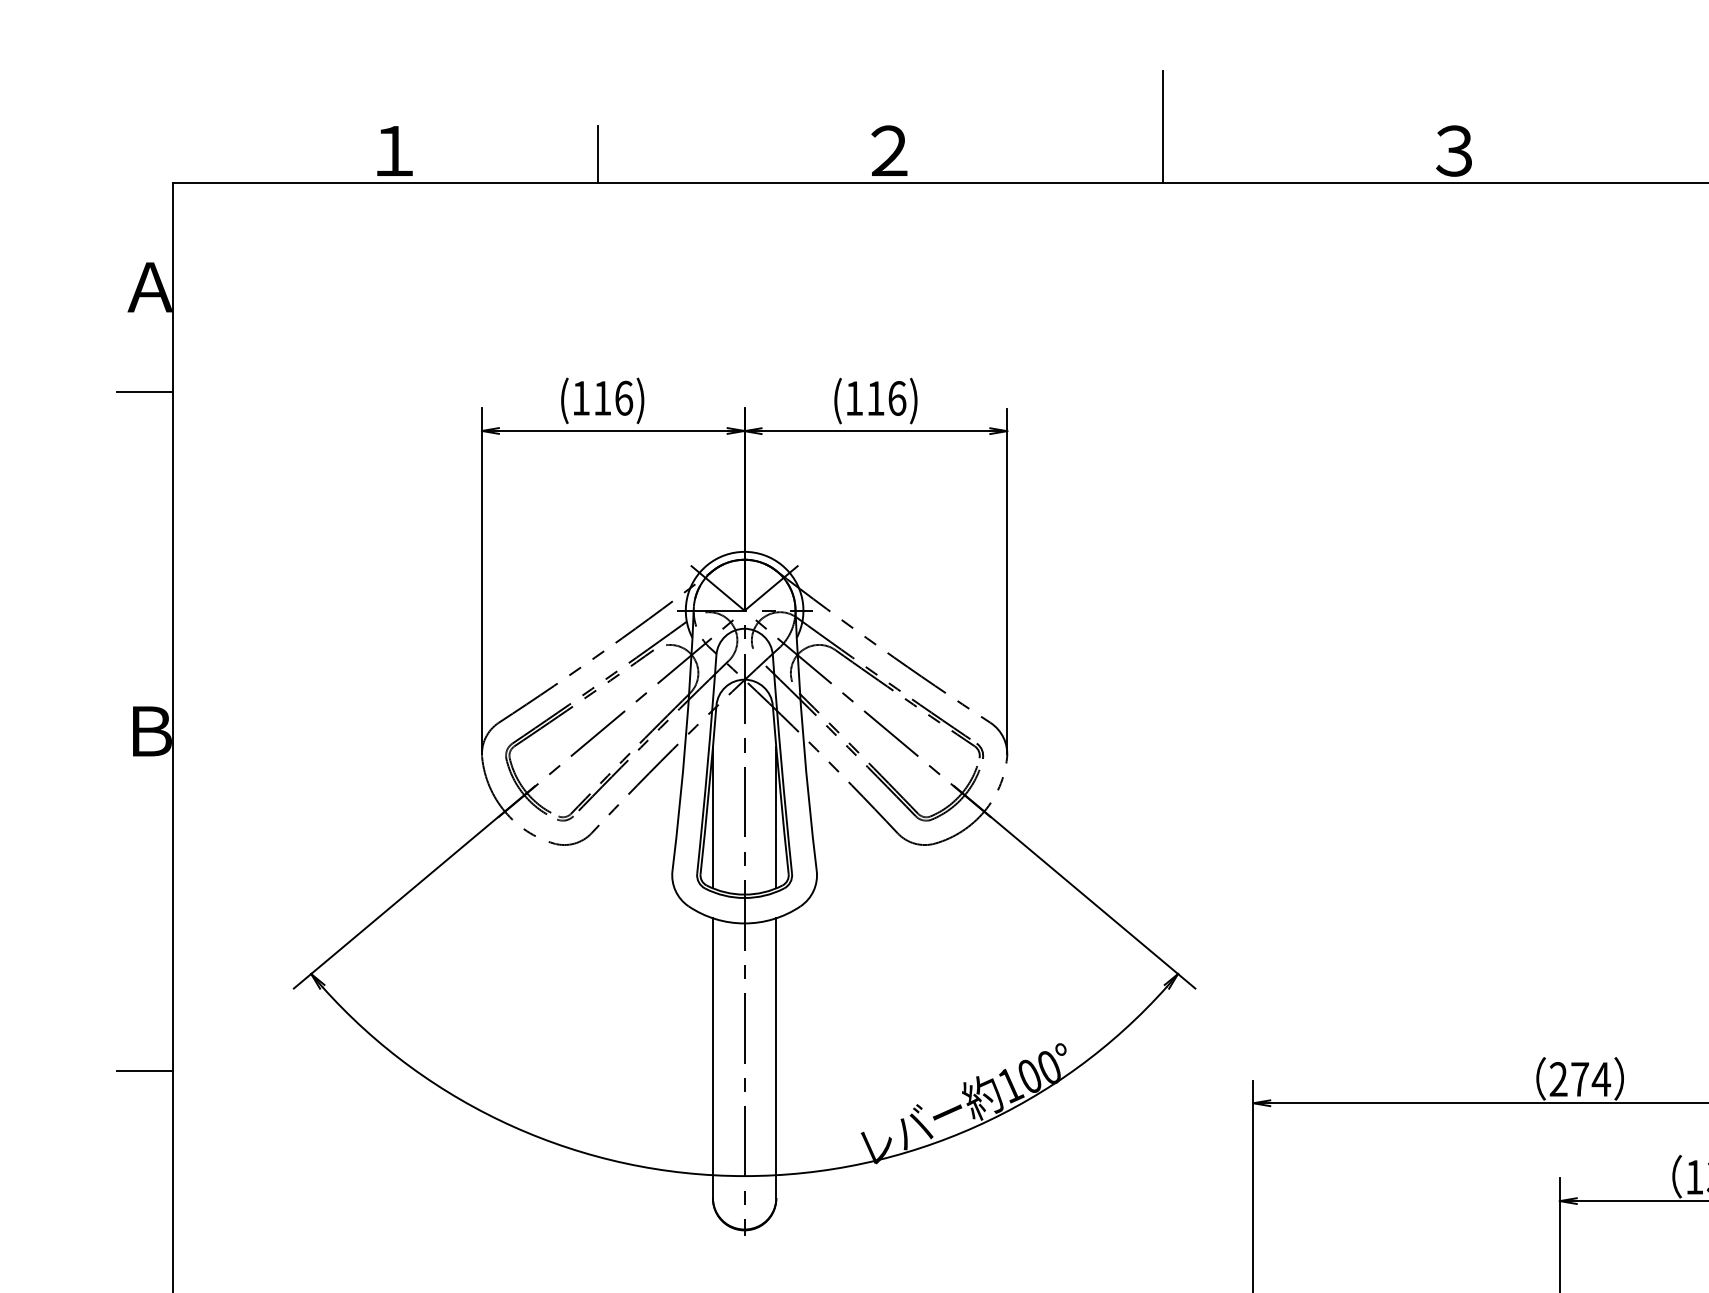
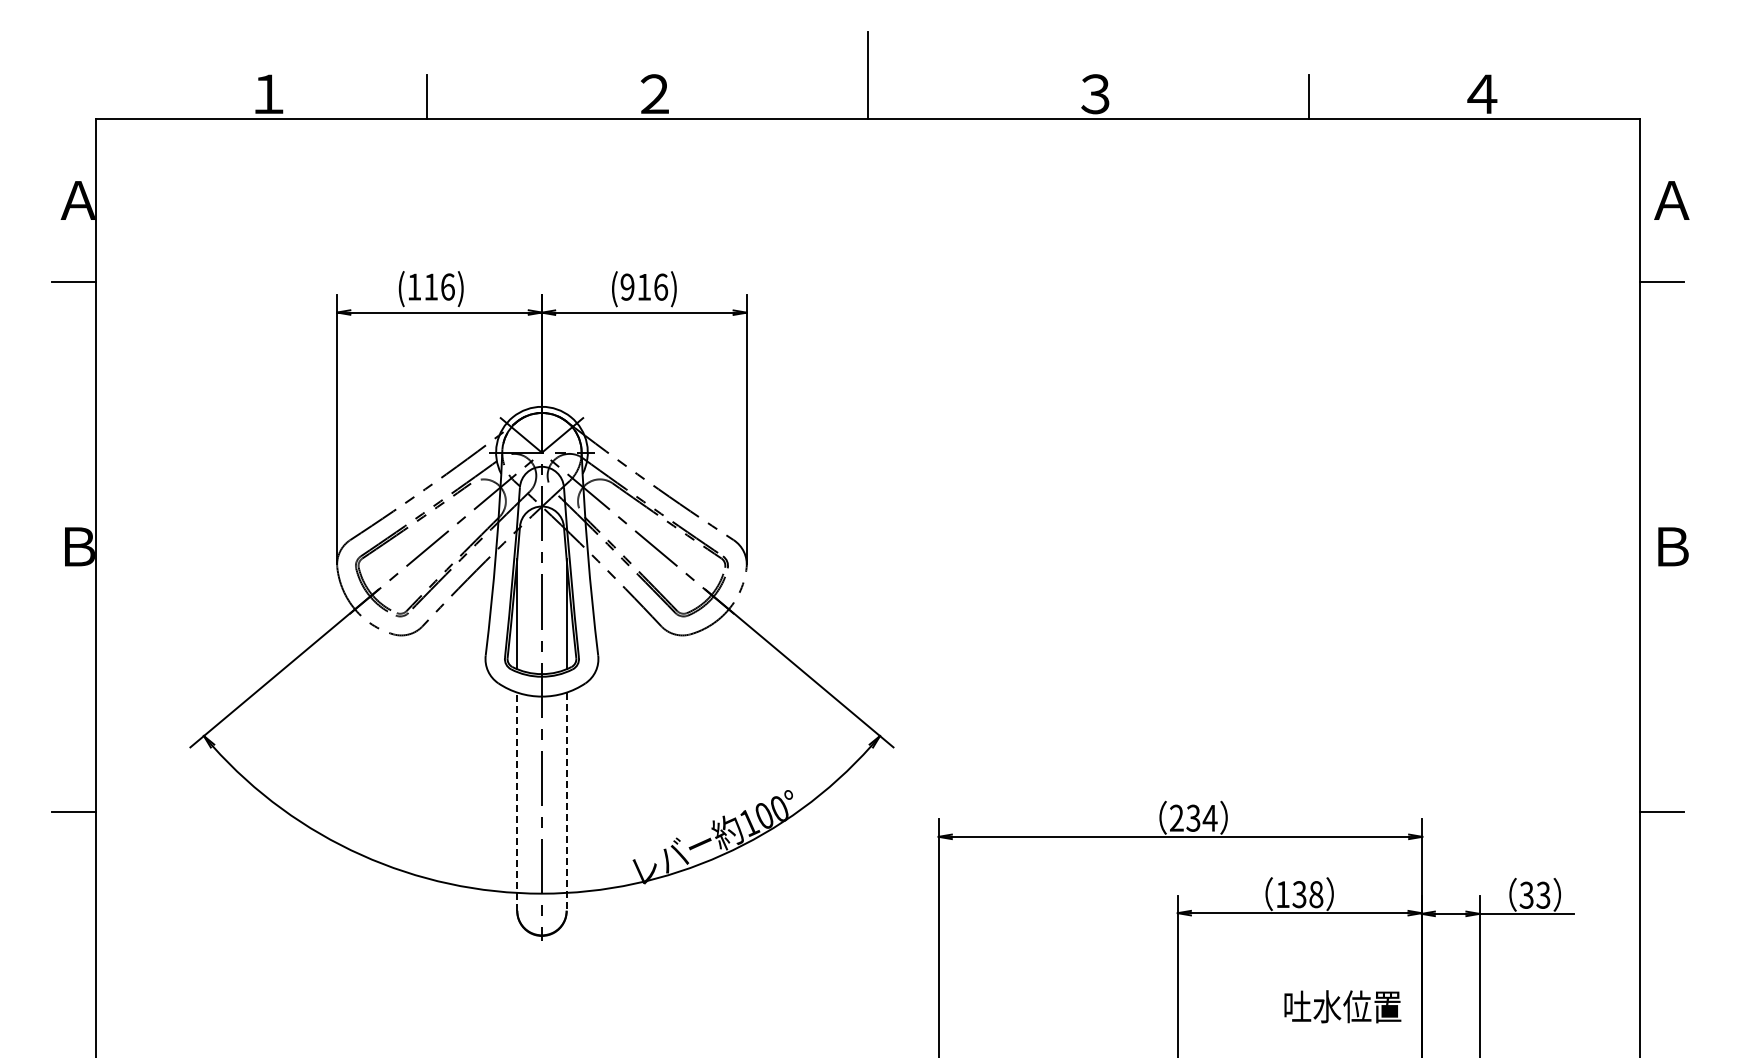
text: (854, 397) -> (627, 286), (116) -> (916)
line: (713, 1057) -> (517, 801), solid -> dashed
line: (776, 1059) -> (566, 802), solid -> dashed
text: (1580, 1078) -> (1193, 817), 274 -> 234

